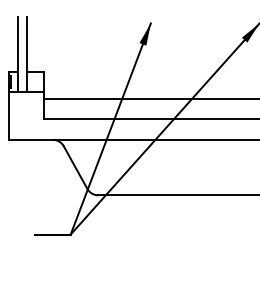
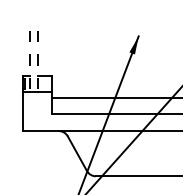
line: (17, 54) -> (30, 61), solid -> dashed
line: (27, 54) -> (38, 61), solid -> dashed

